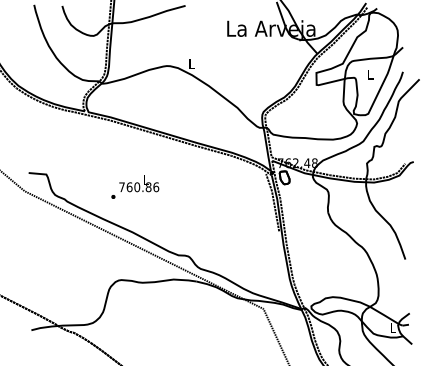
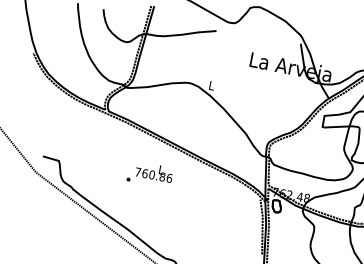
text: (135, 186) -> (150, 173), moved

